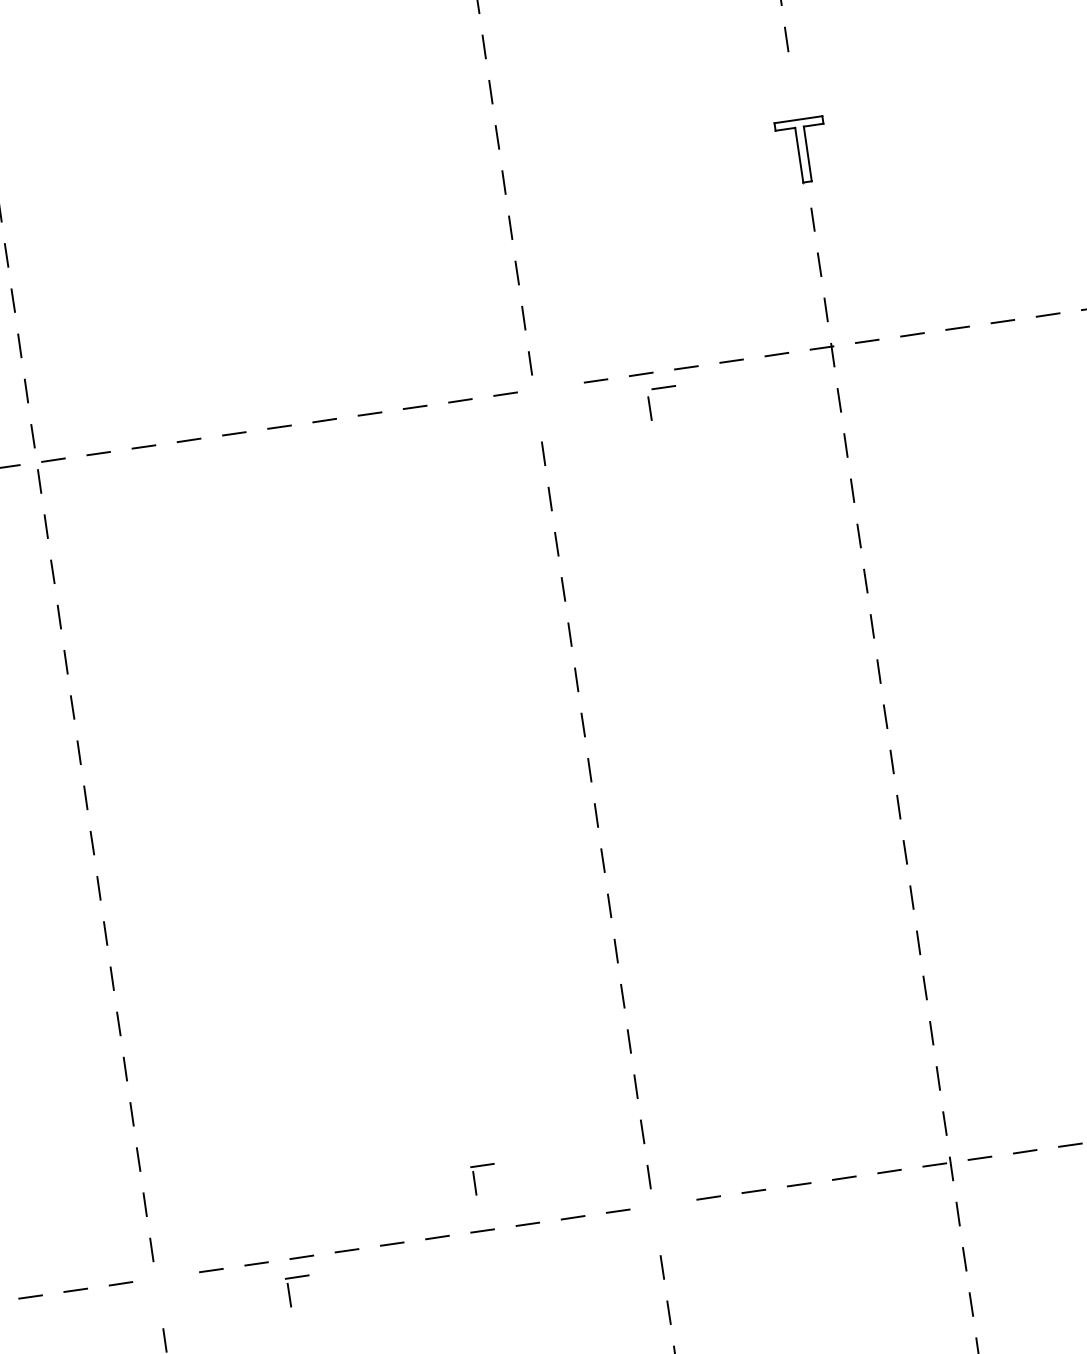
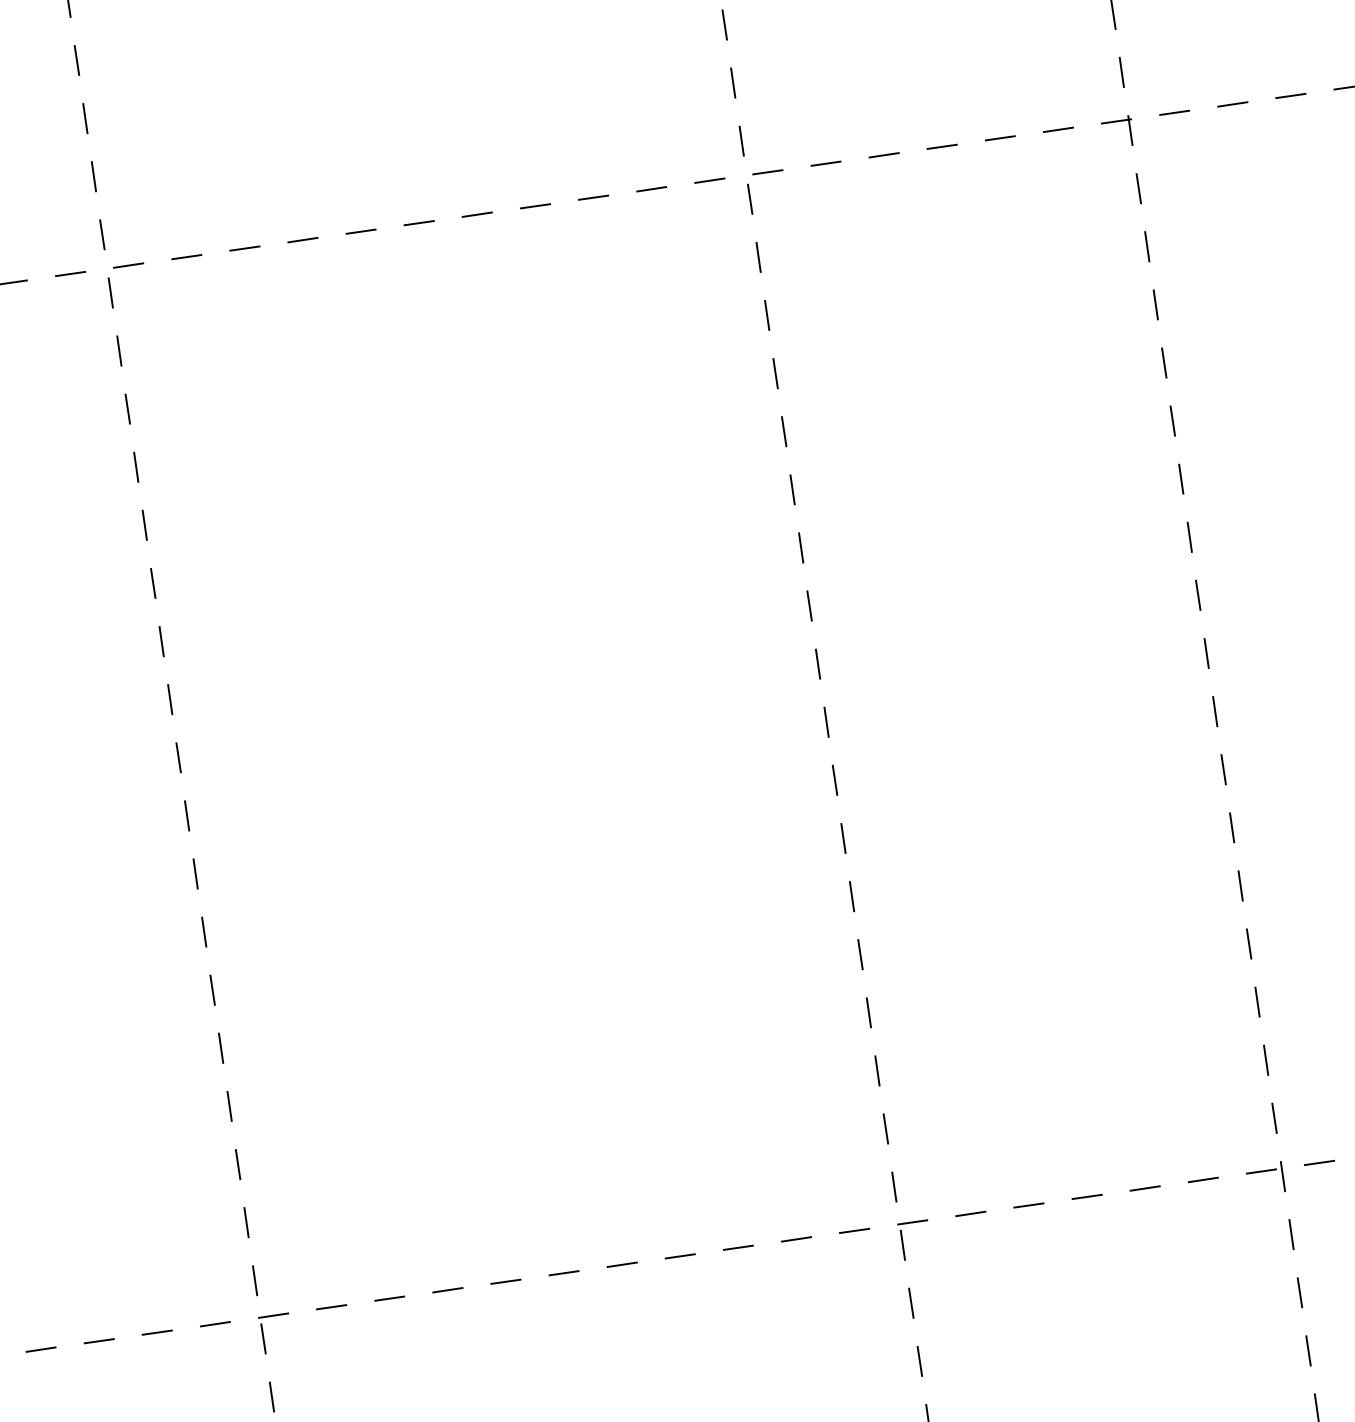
part: (650, 403) -> (750, 192), moved
part: (475, 1179) -> (903, 1240), moved
part: (290, 1293) -> (264, 1336), moved

